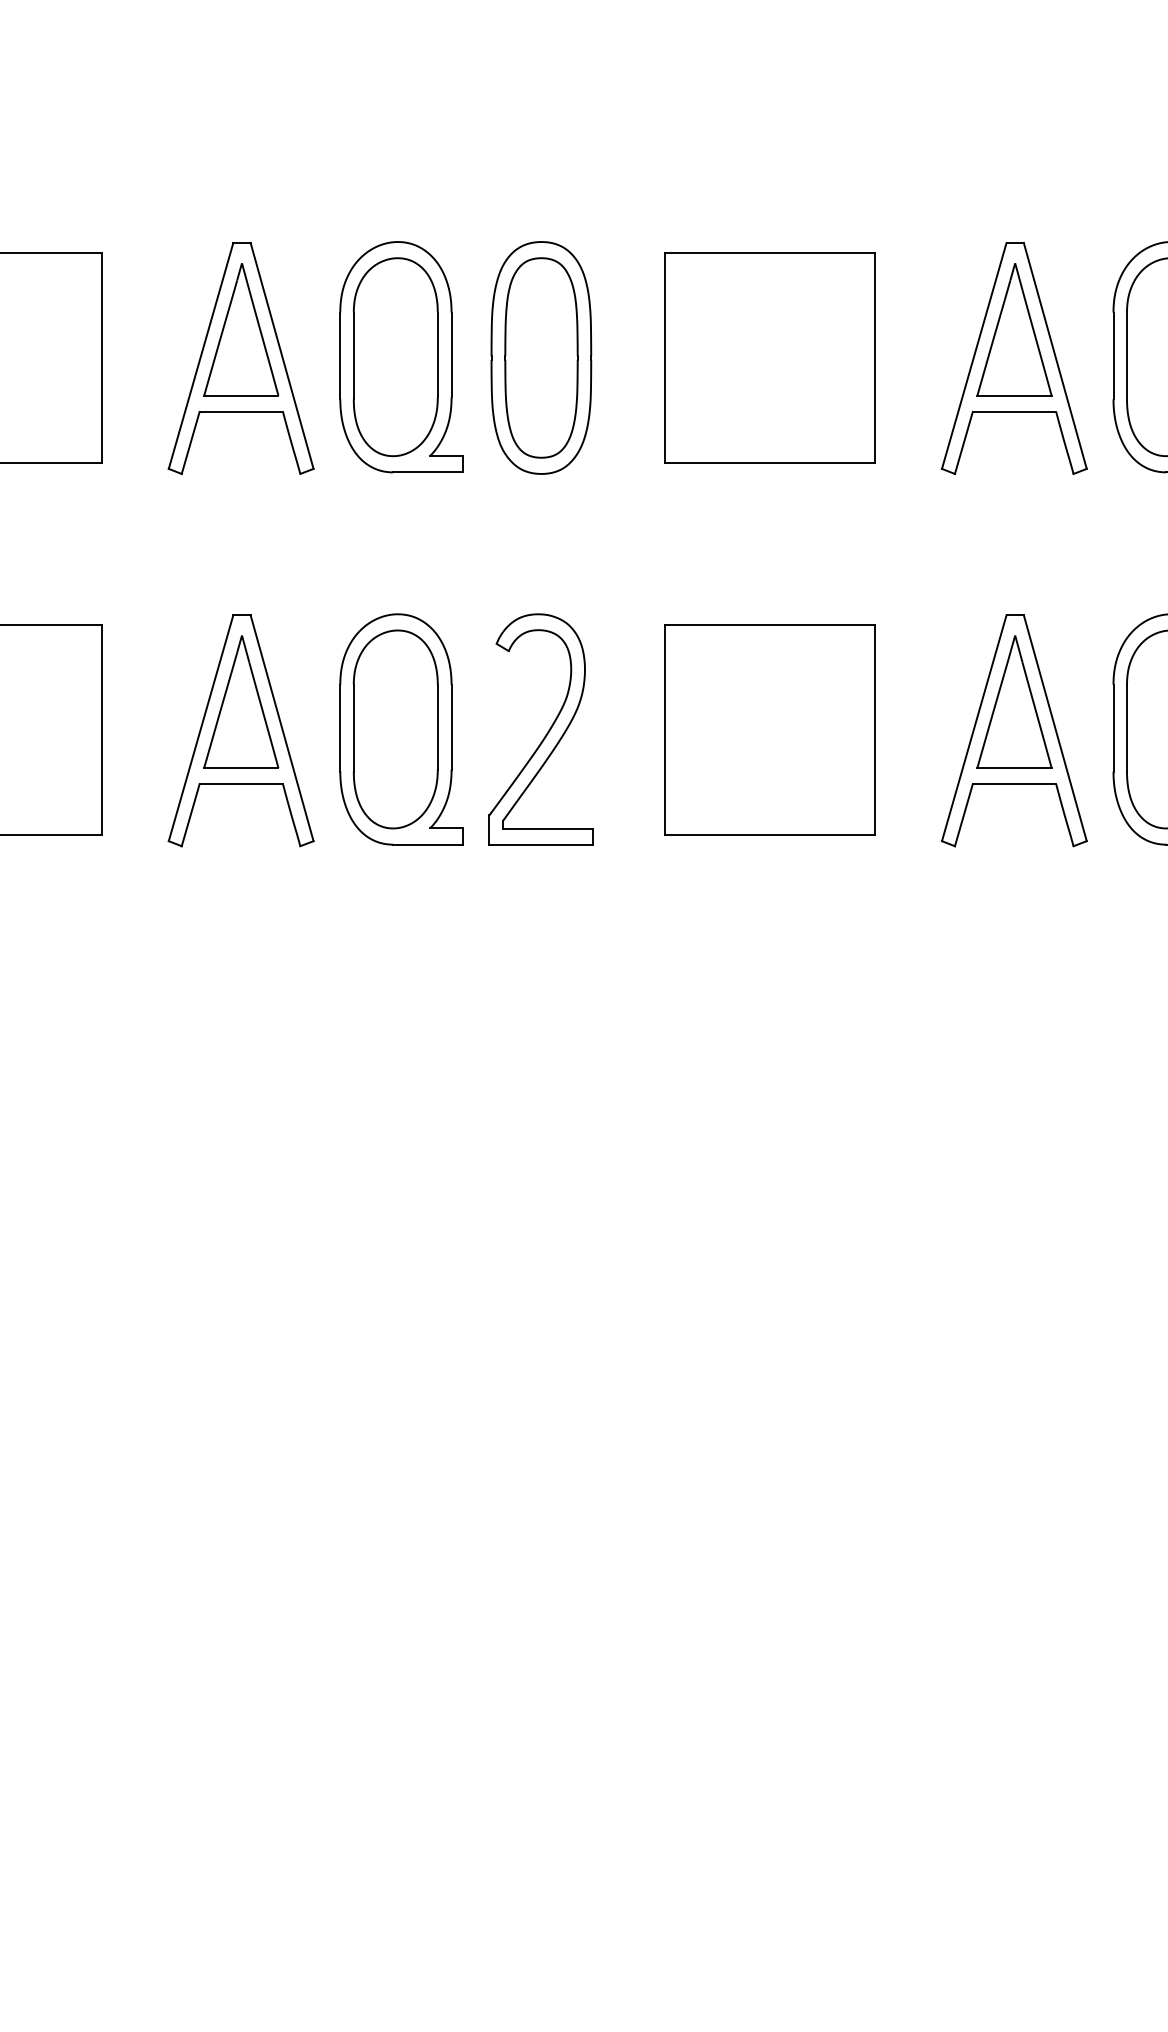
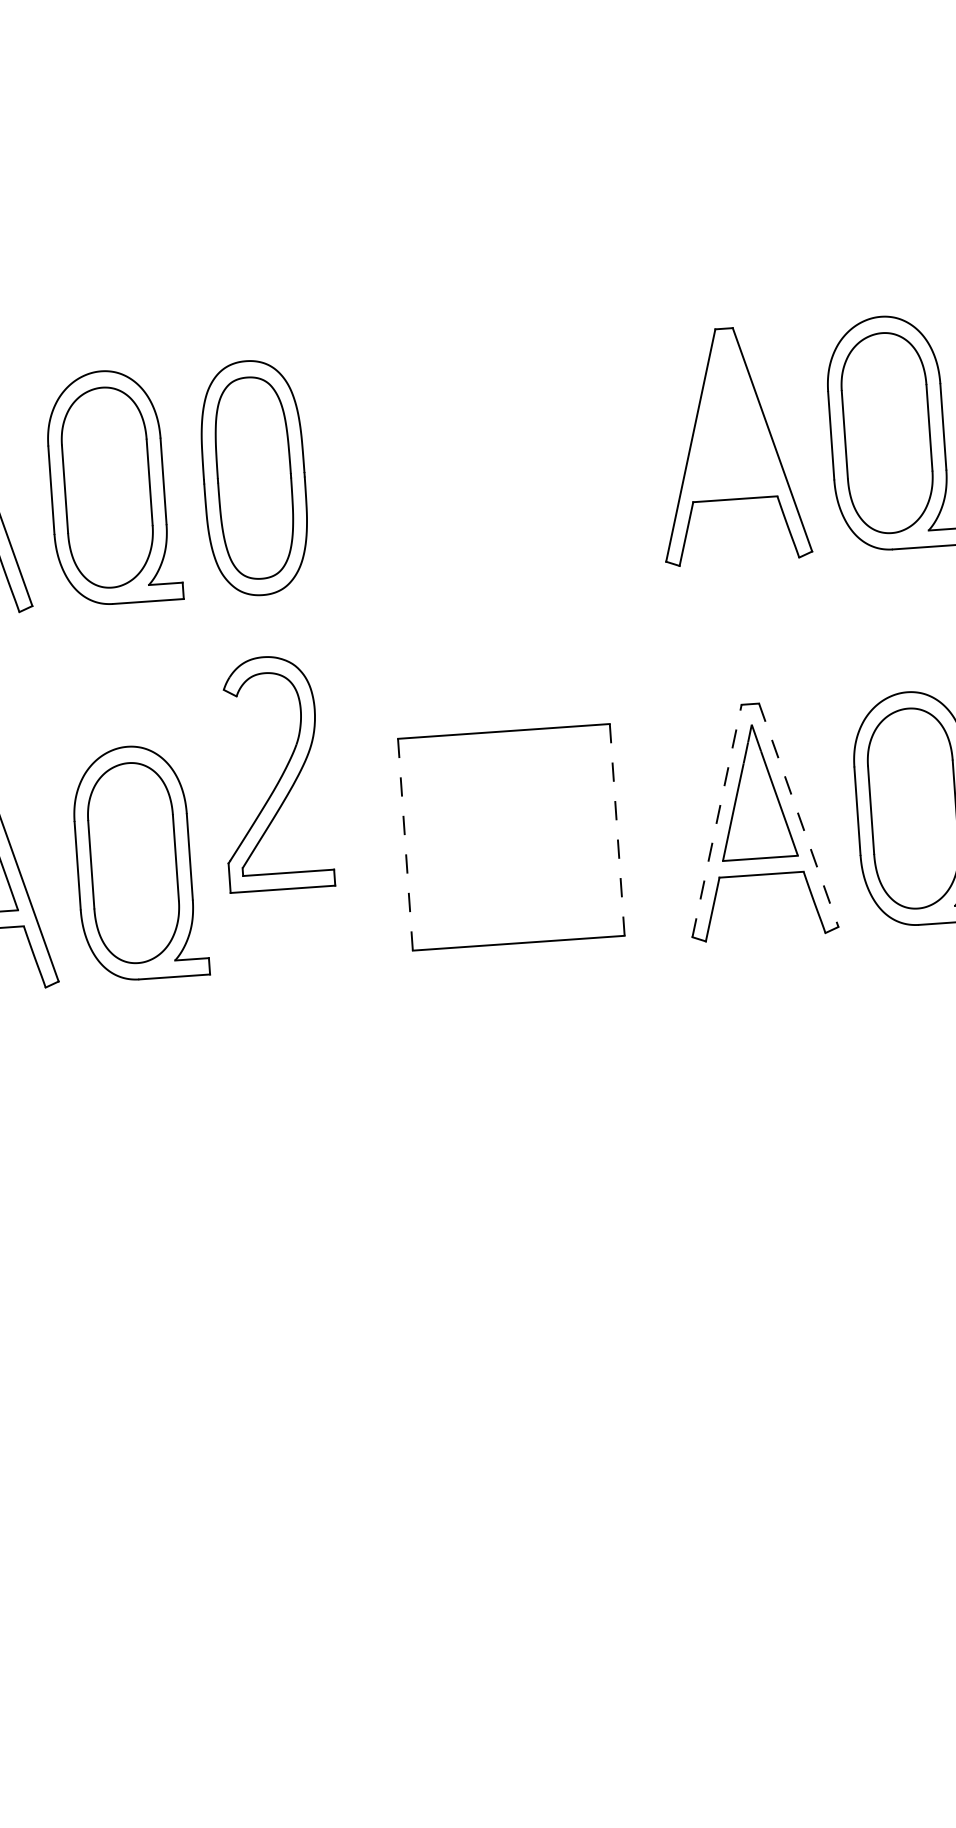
part: (1014, 329) -> (729, 416), removed
part: (769, 357) -> (484, 461), removed
line: (974, 727) -> (717, 820), solid -> dashed
line: (1055, 728) -> (798, 815), solid -> dashed
line: (875, 729) -> (617, 829), solid -> dashed
line: (665, 730) -> (405, 845), solid -> dashed
part: (545, 734) -> (279, 777), moved

